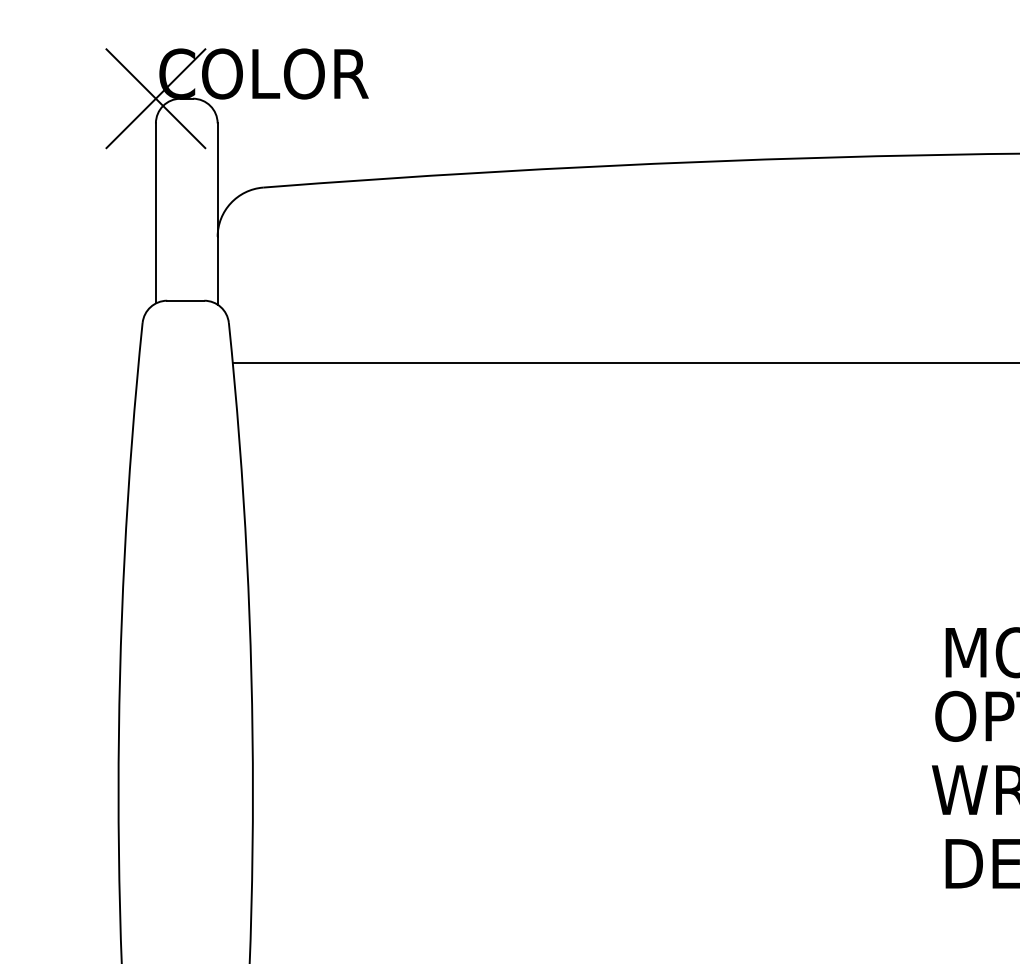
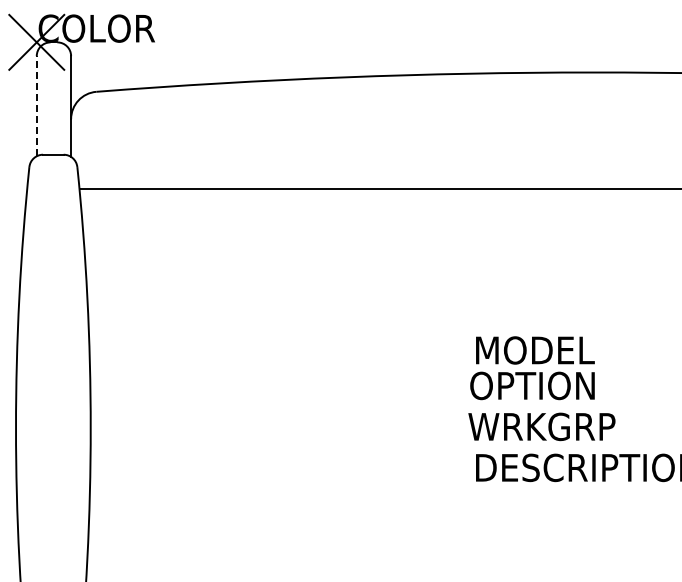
line: (155, 212) -> (36, 105), solid -> dashed

